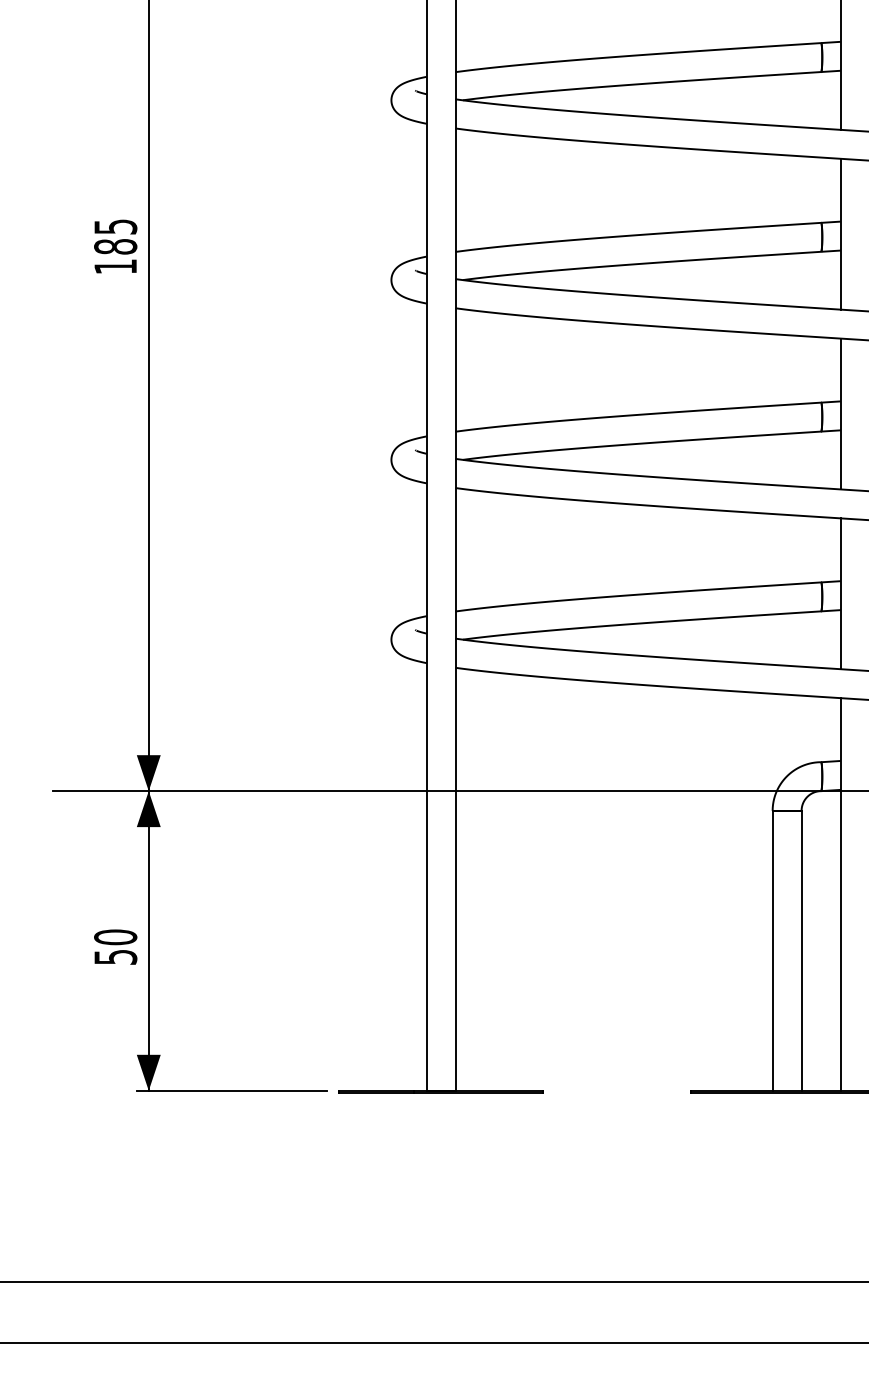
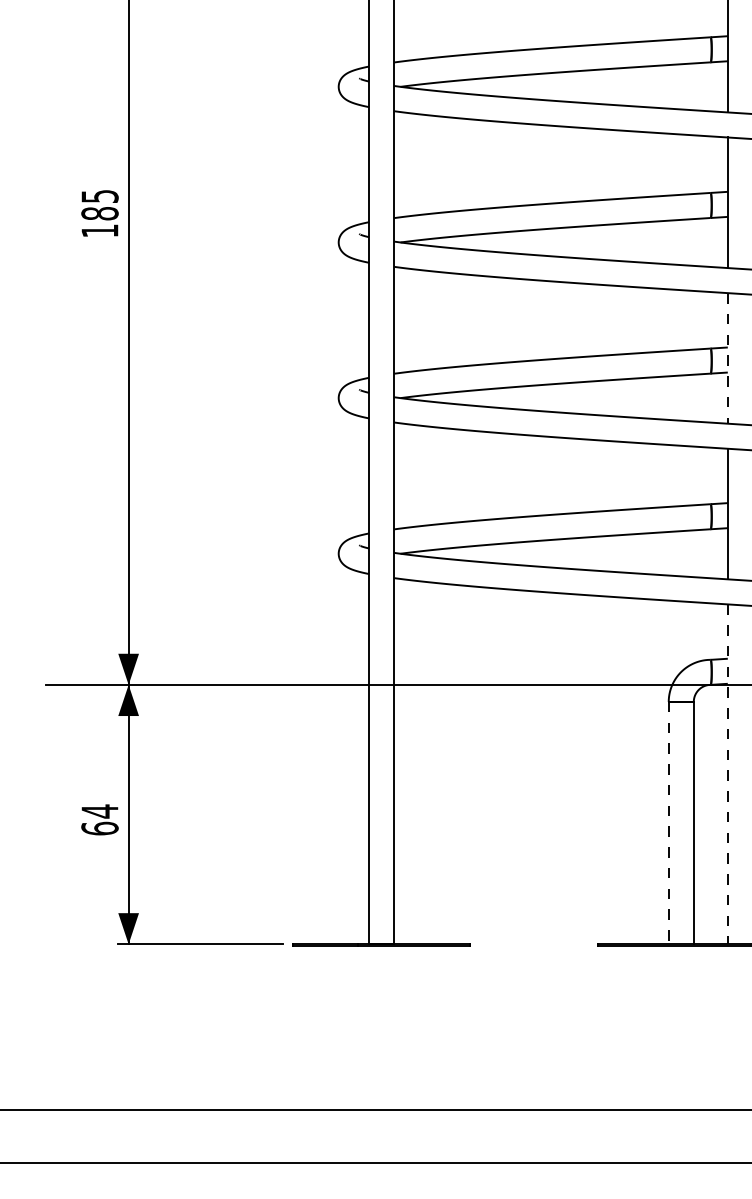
line: (840, 414) -> (727, 358), solid -> dashed
line: (840, 894) -> (727, 774), solid -> dashed
text: (115, 946) -> (99, 819), 50 -> 64
line: (772, 950) -> (668, 822), solid -> dashed

